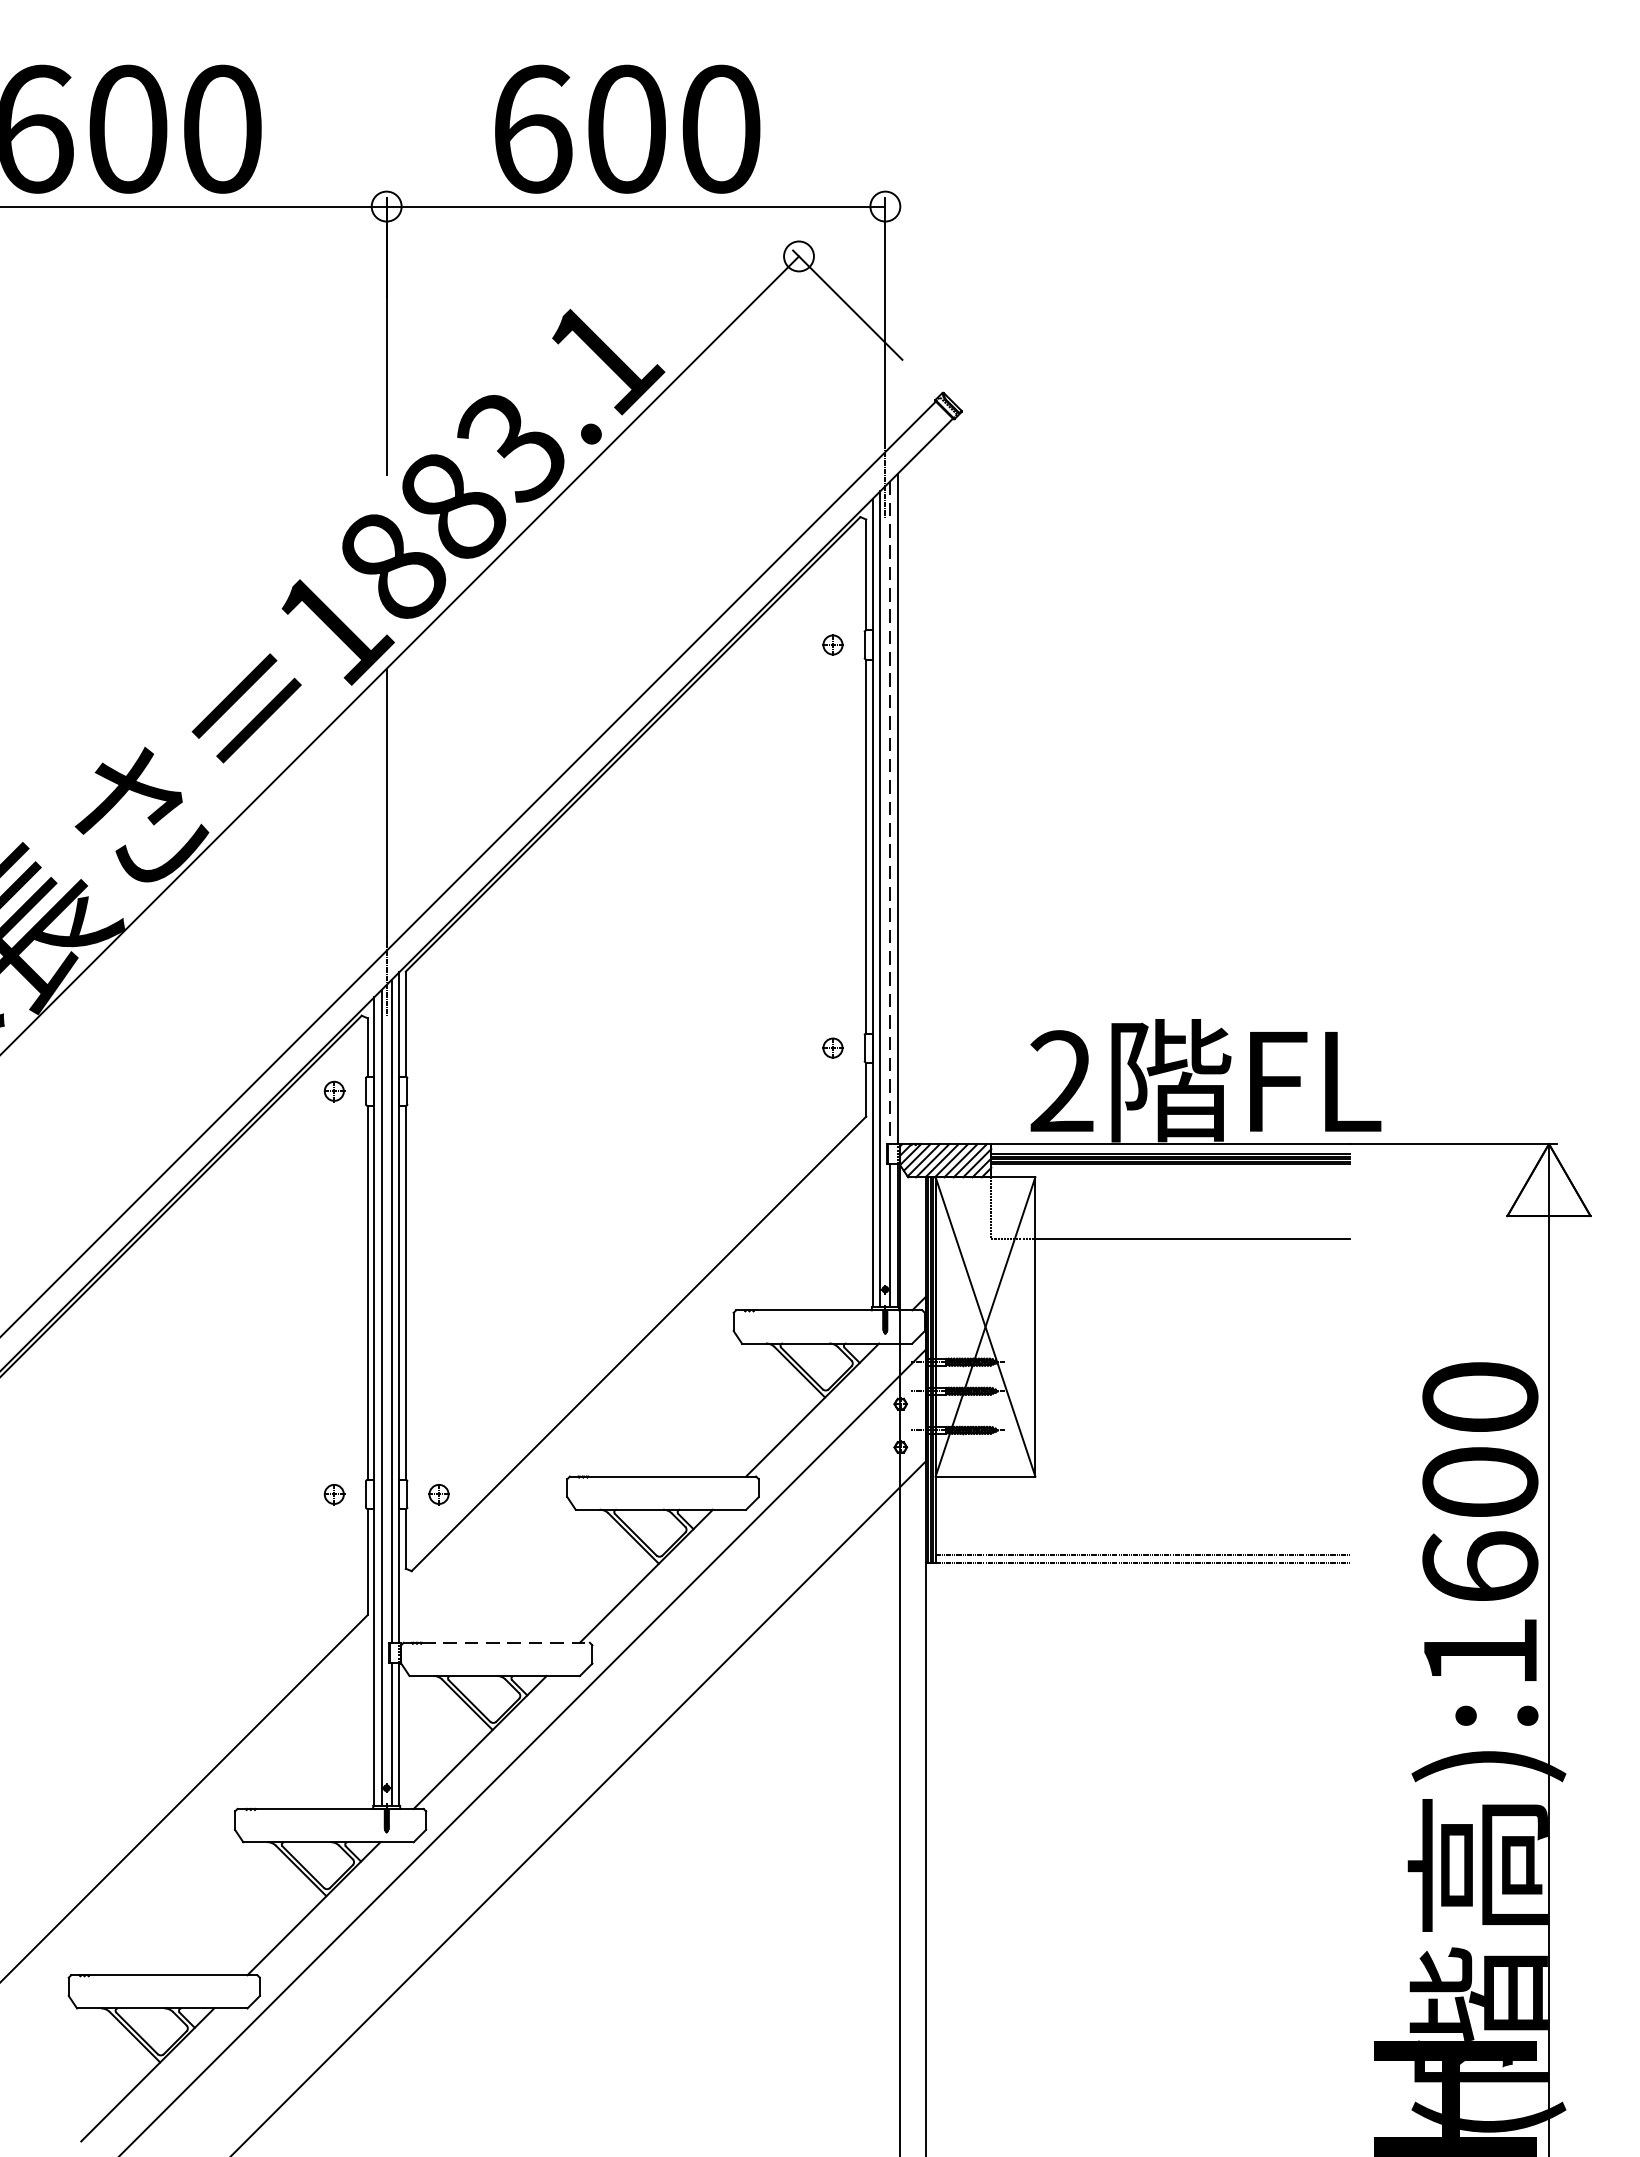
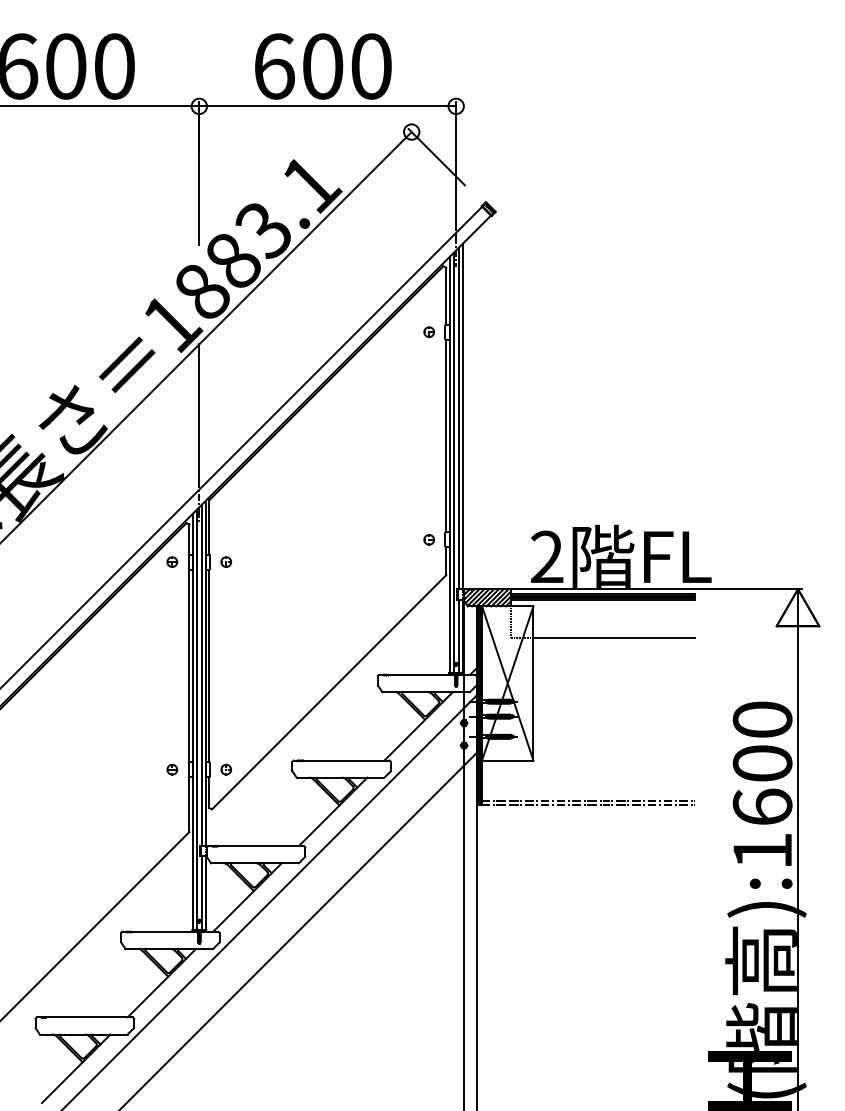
line: (889, 812) -> (458, 418), dashed -> solid
part: (439, 1090) -> (226, 561), added
line: (507, 1643) -> (261, 846), dashed -> solid

